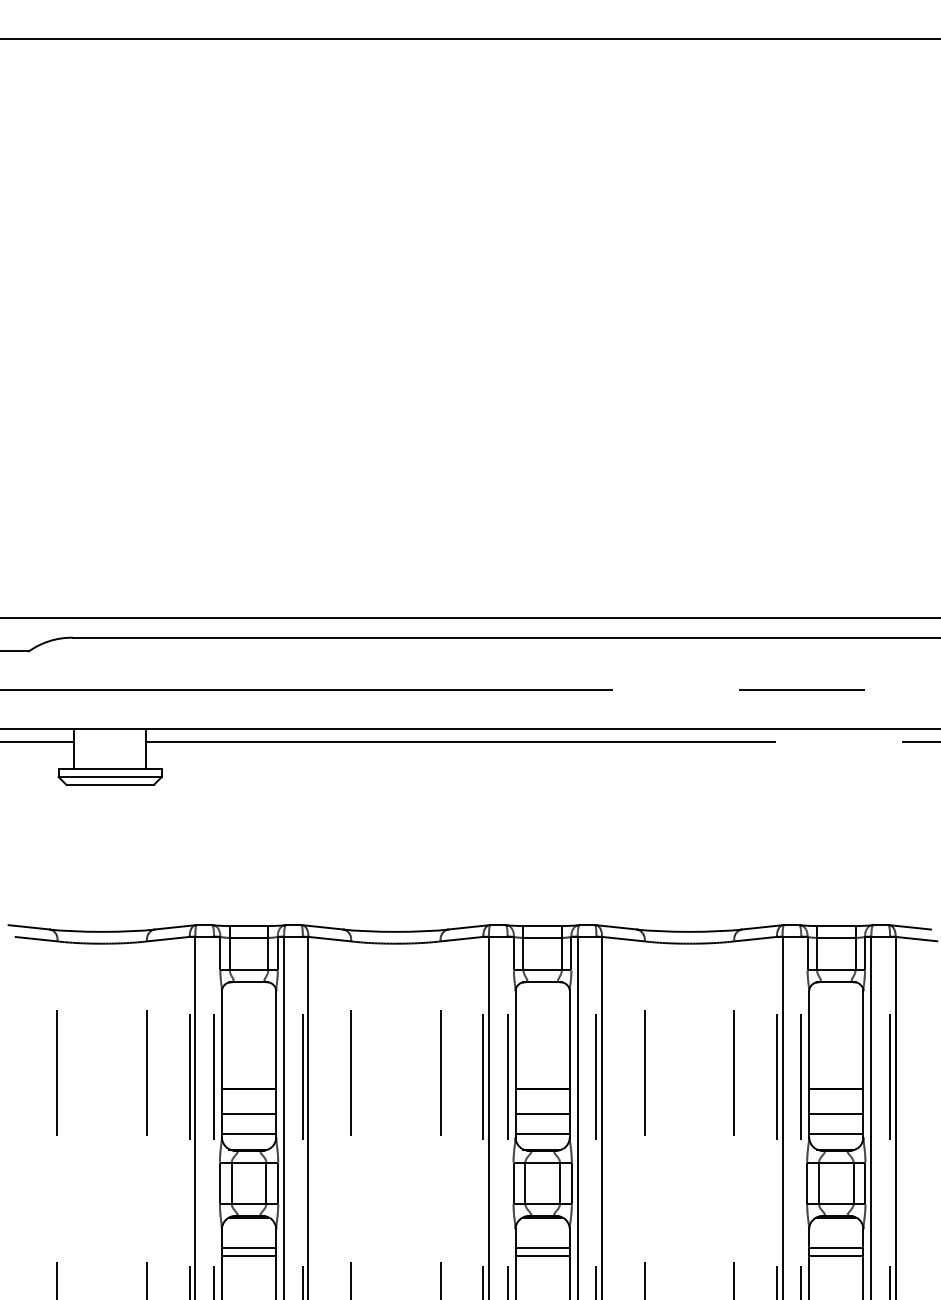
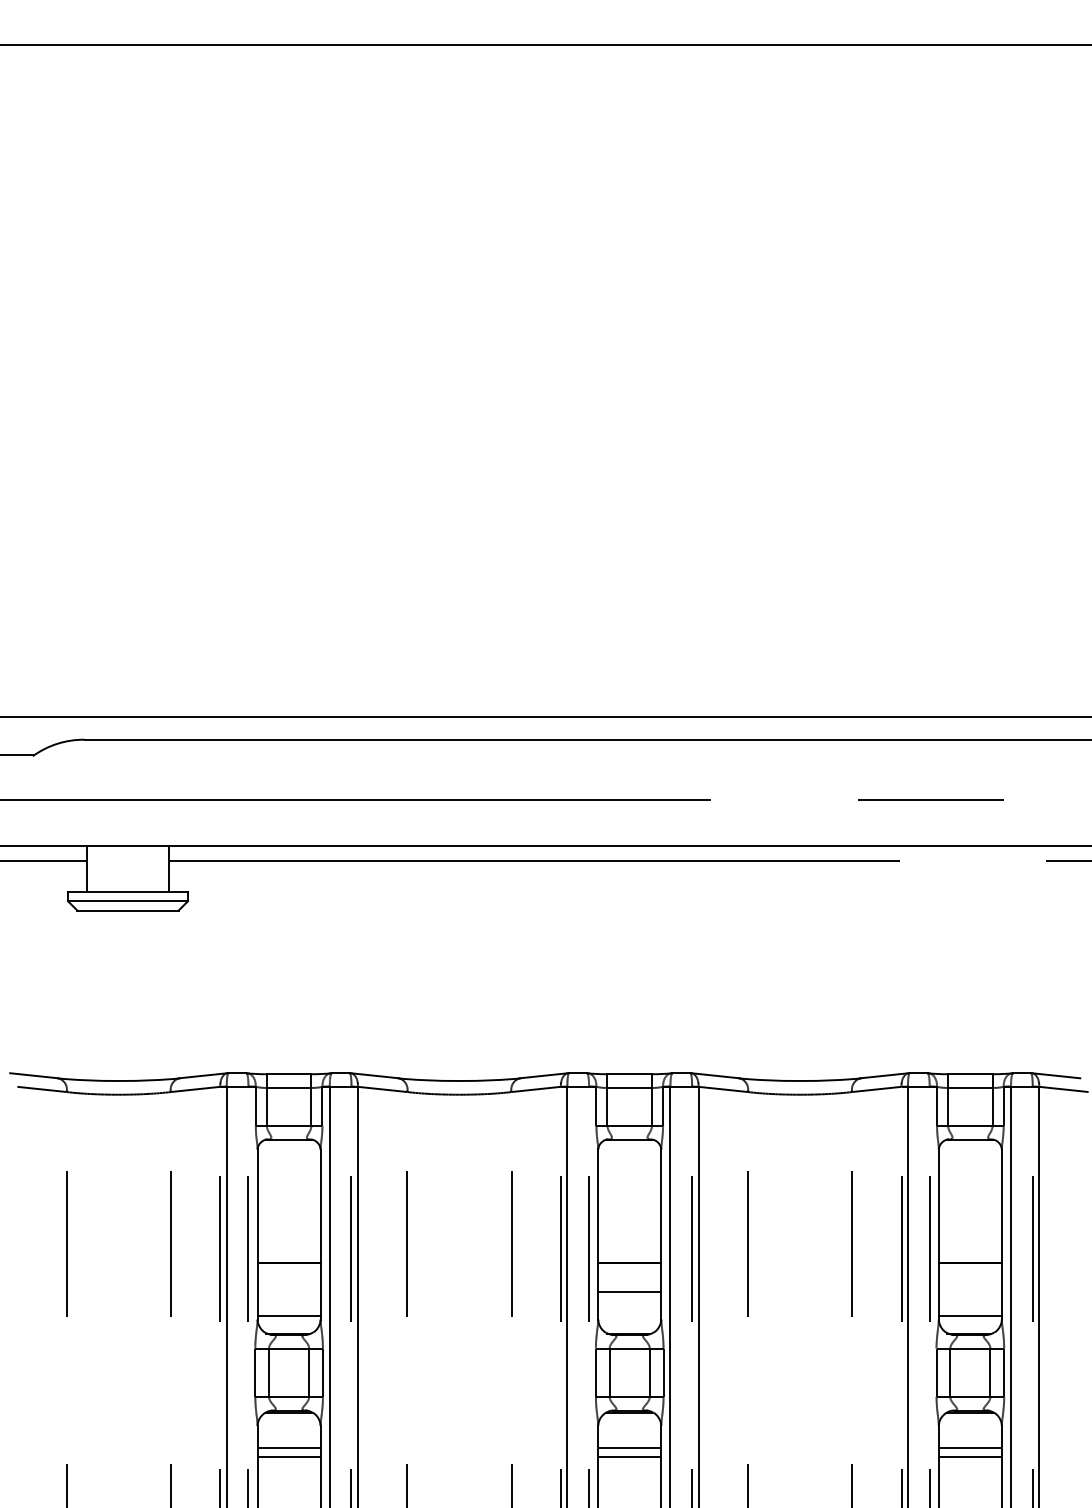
line: (248, 1114) -> (288, 1292), removed
line: (835, 1114) -> (969, 1292), removed
line: (542, 1134) -> (629, 1315), removed

